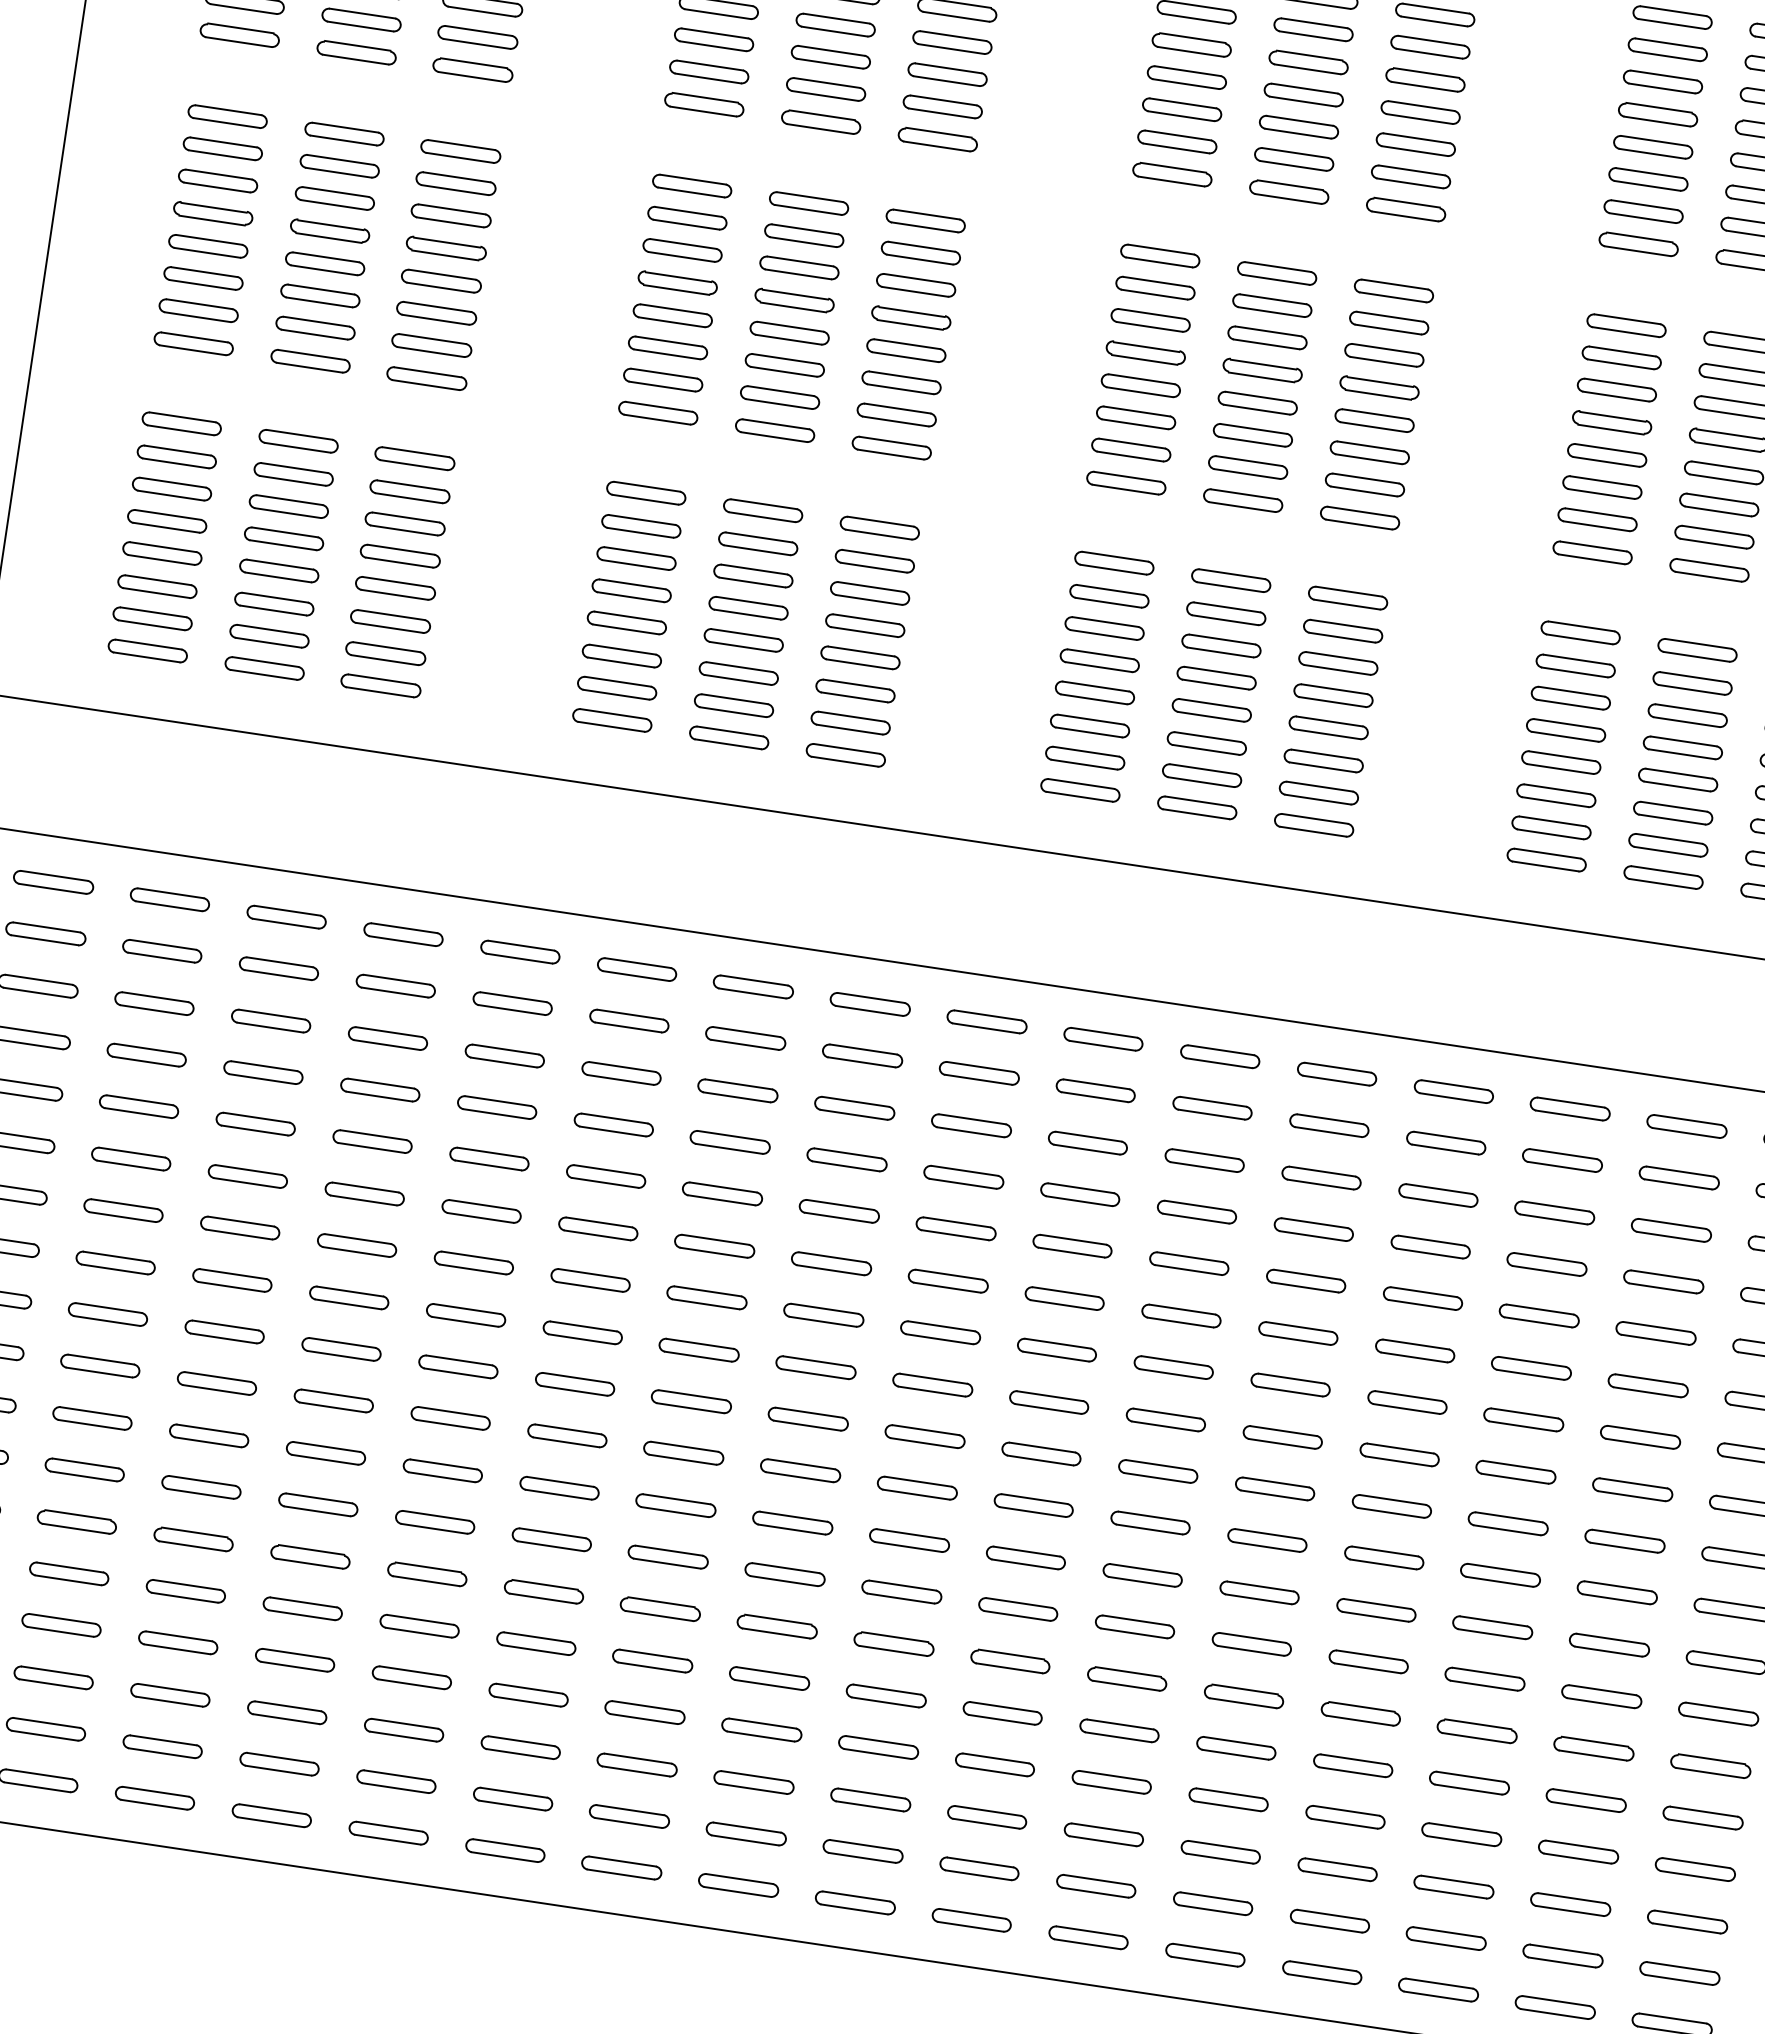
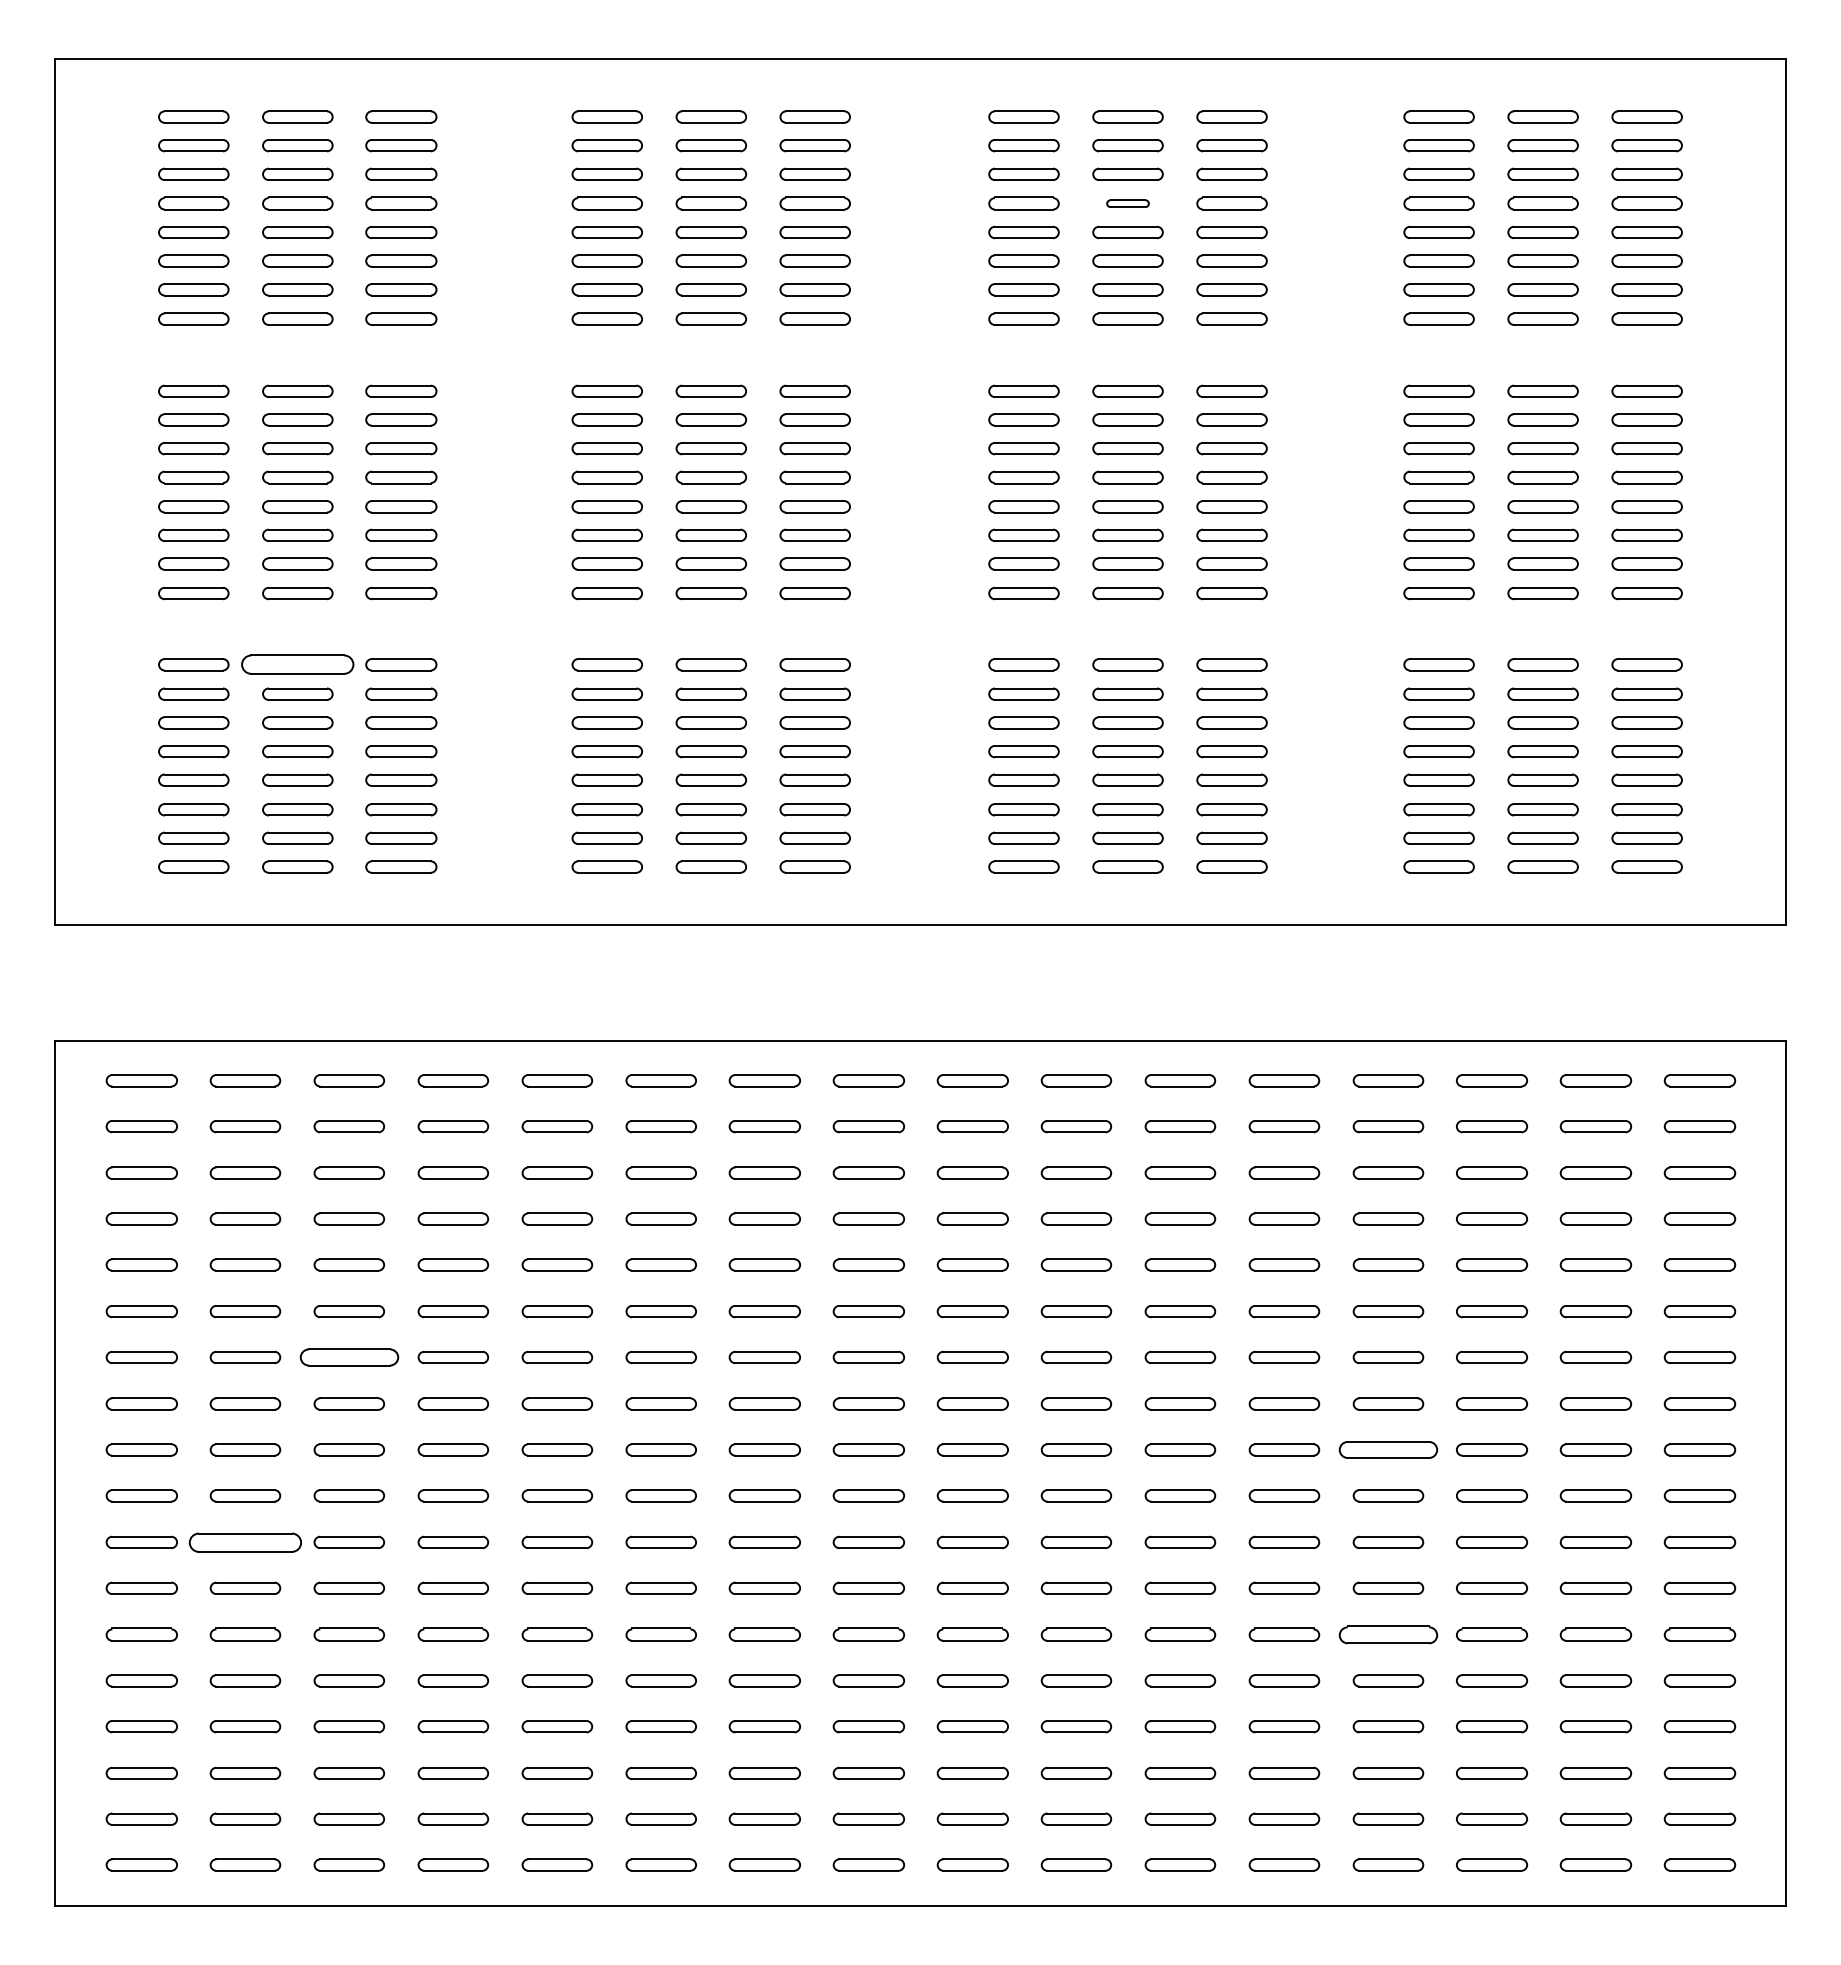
part: (1308, 62) -> (1127, 203), size x0.6
part: (298, 440) -> (297, 664), size x1.6
part: (239, 1227) -> (348, 1357), size x1.4
part: (92, 1417) -> (245, 1541), size x1.6
part: (1392, 1505) -> (1388, 1449), size x1.4
part: (1361, 1713) -> (1388, 1634), size x1.4

